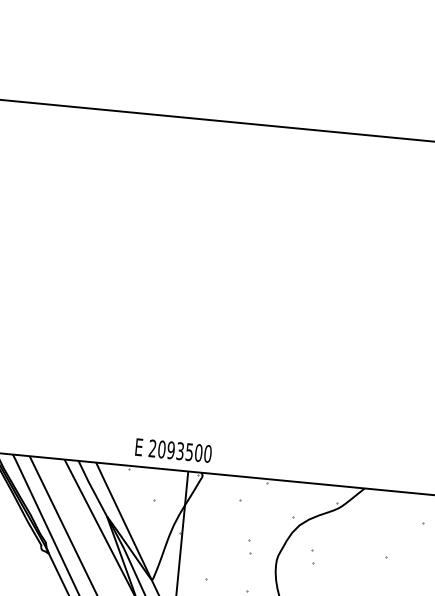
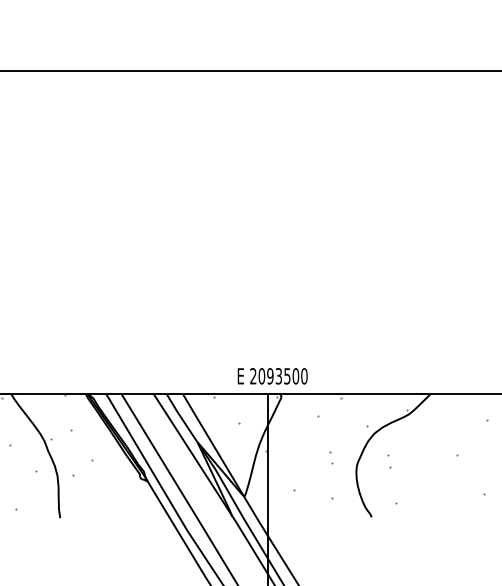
text: (173, 450) -> (272, 376), moved

